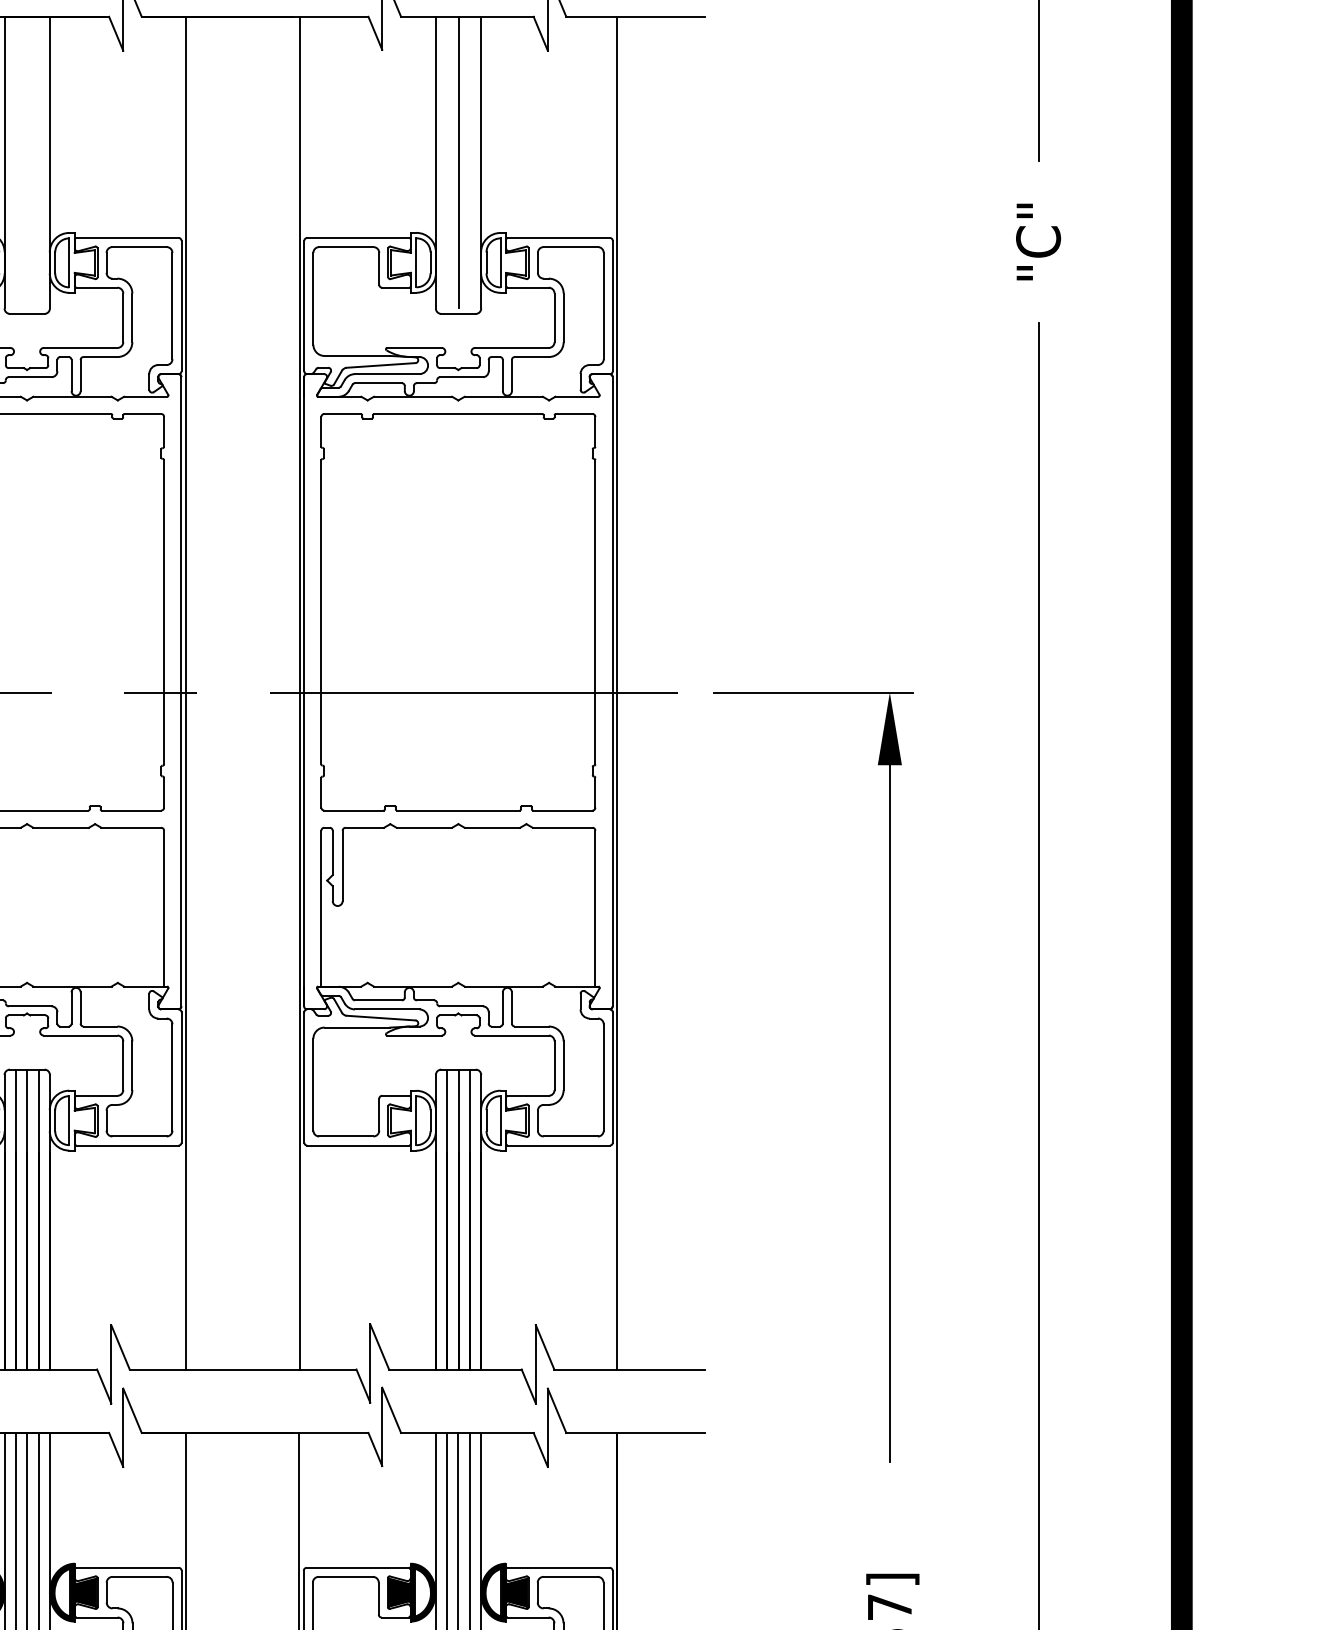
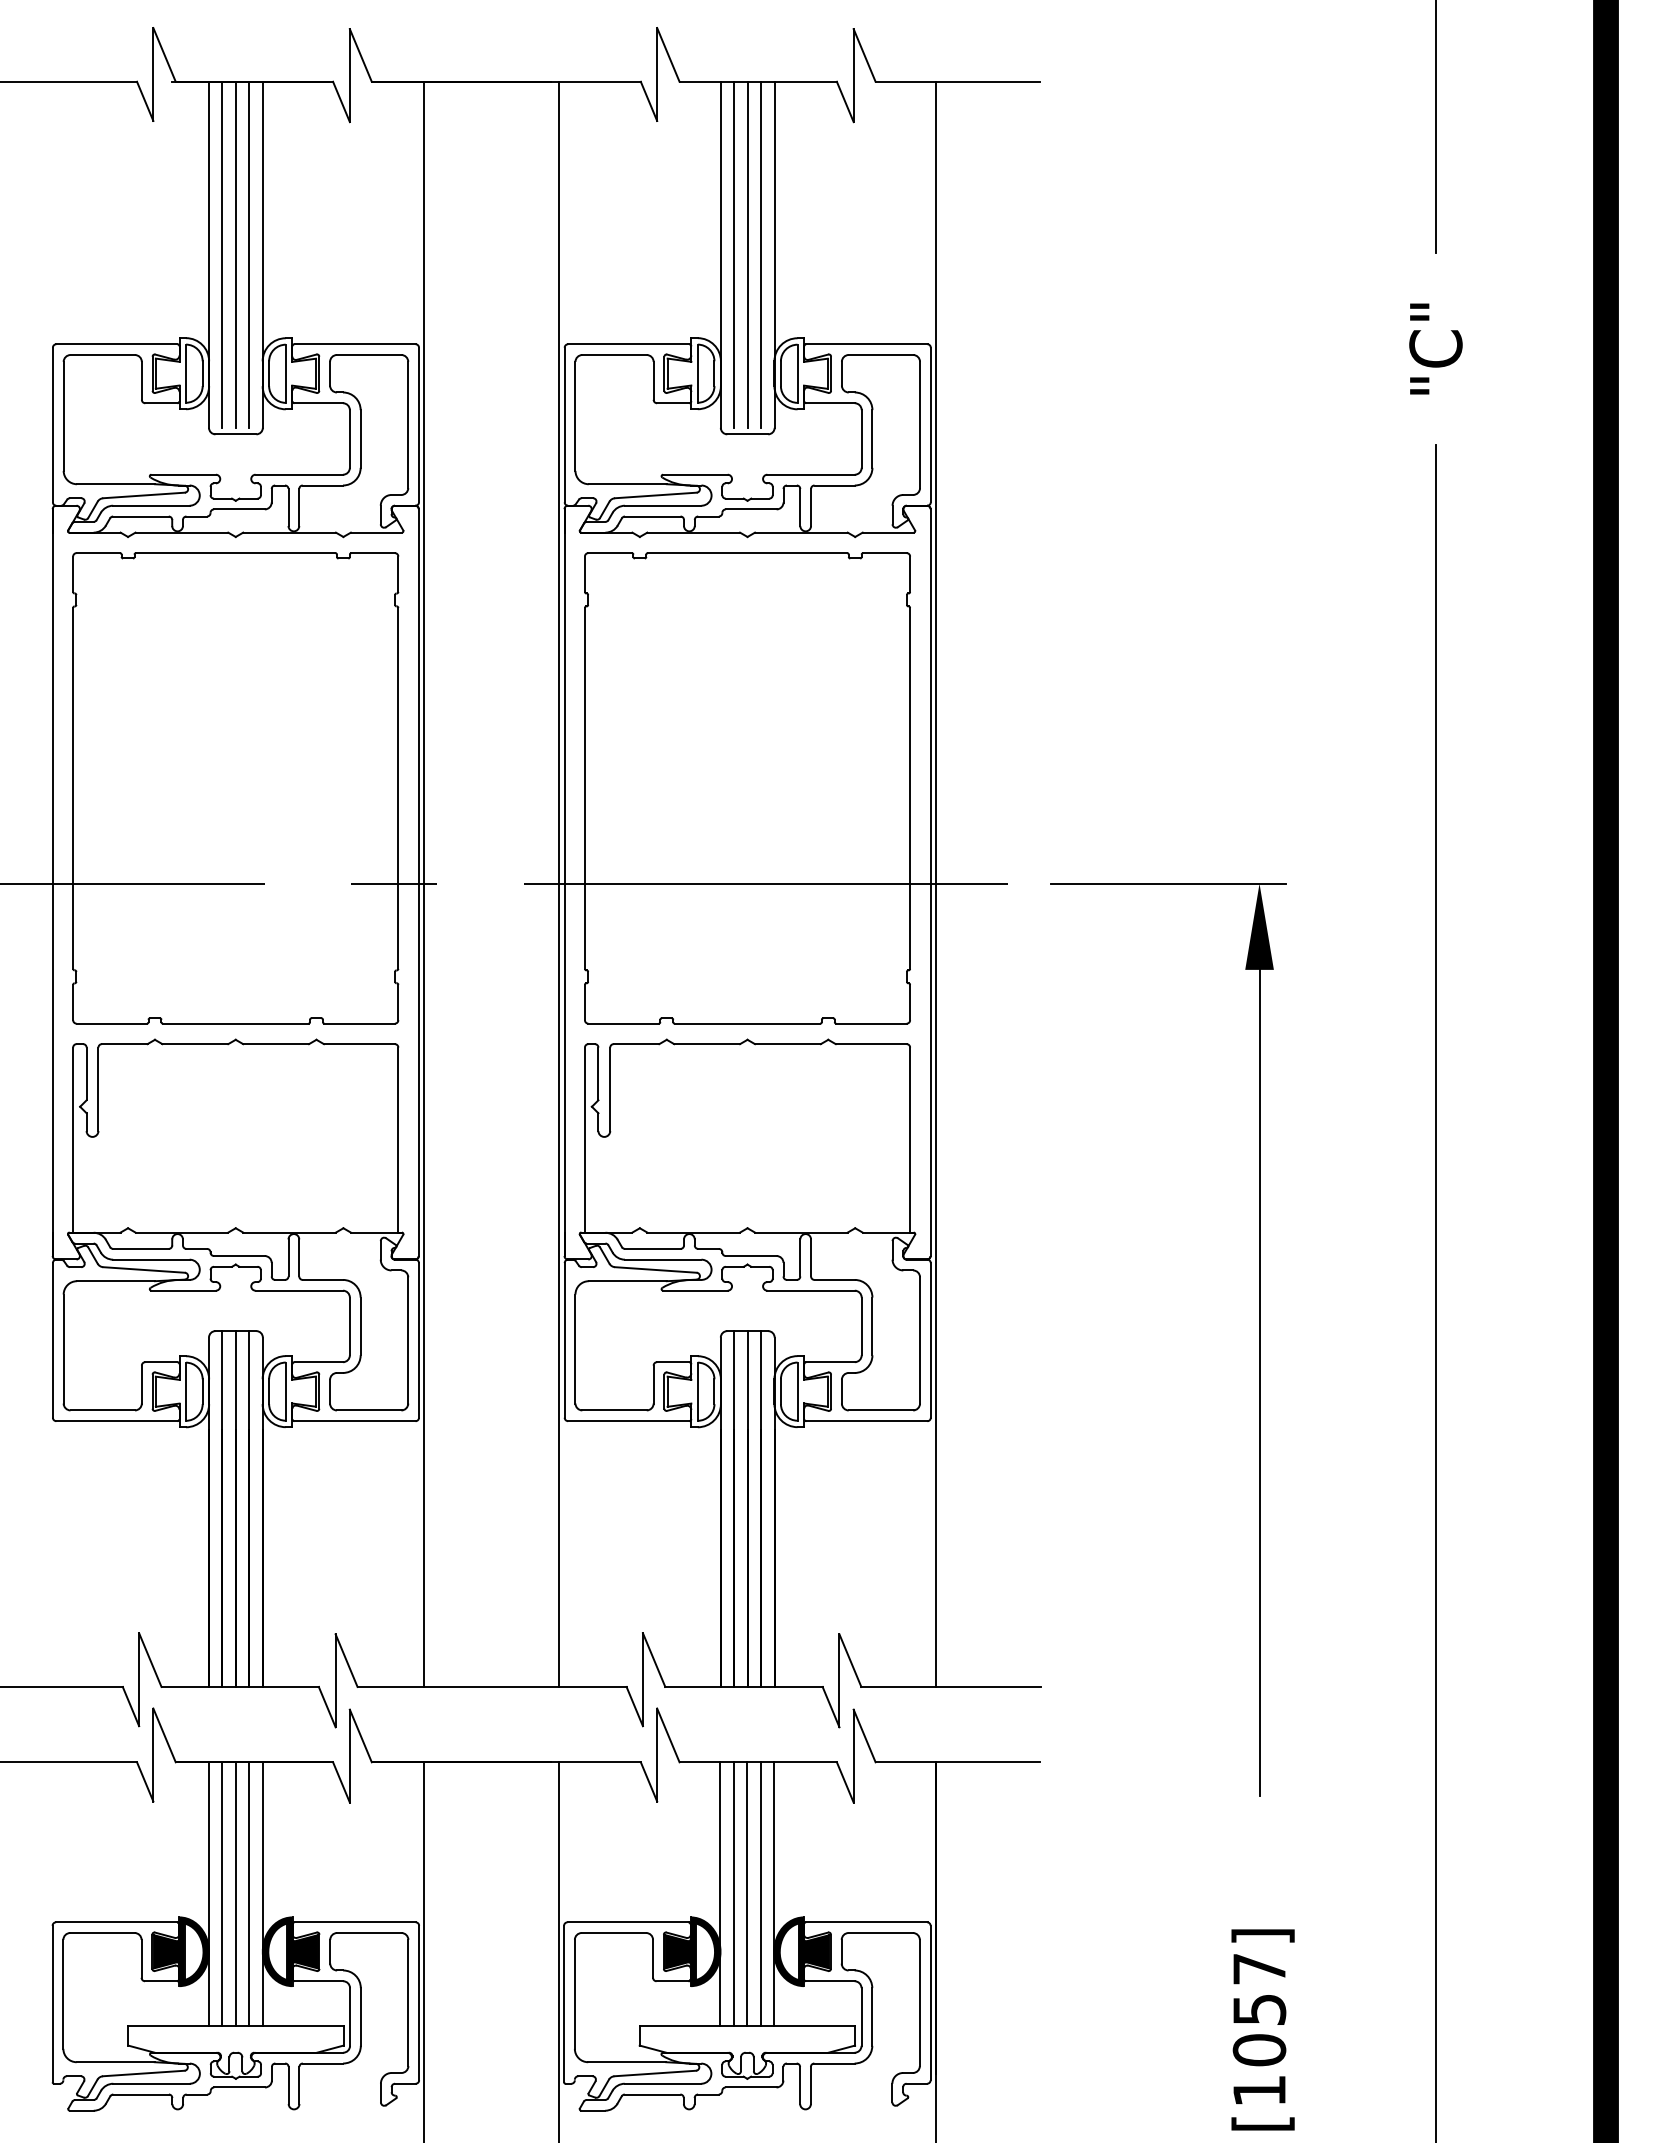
line: (15, 162) -> (222, 254), added
line: (26, 162) -> (235, 254), added
line: (38, 162) -> (249, 254), added
line: (447, 162) -> (734, 254), added
line: (470, 162) -> (761, 254), added

